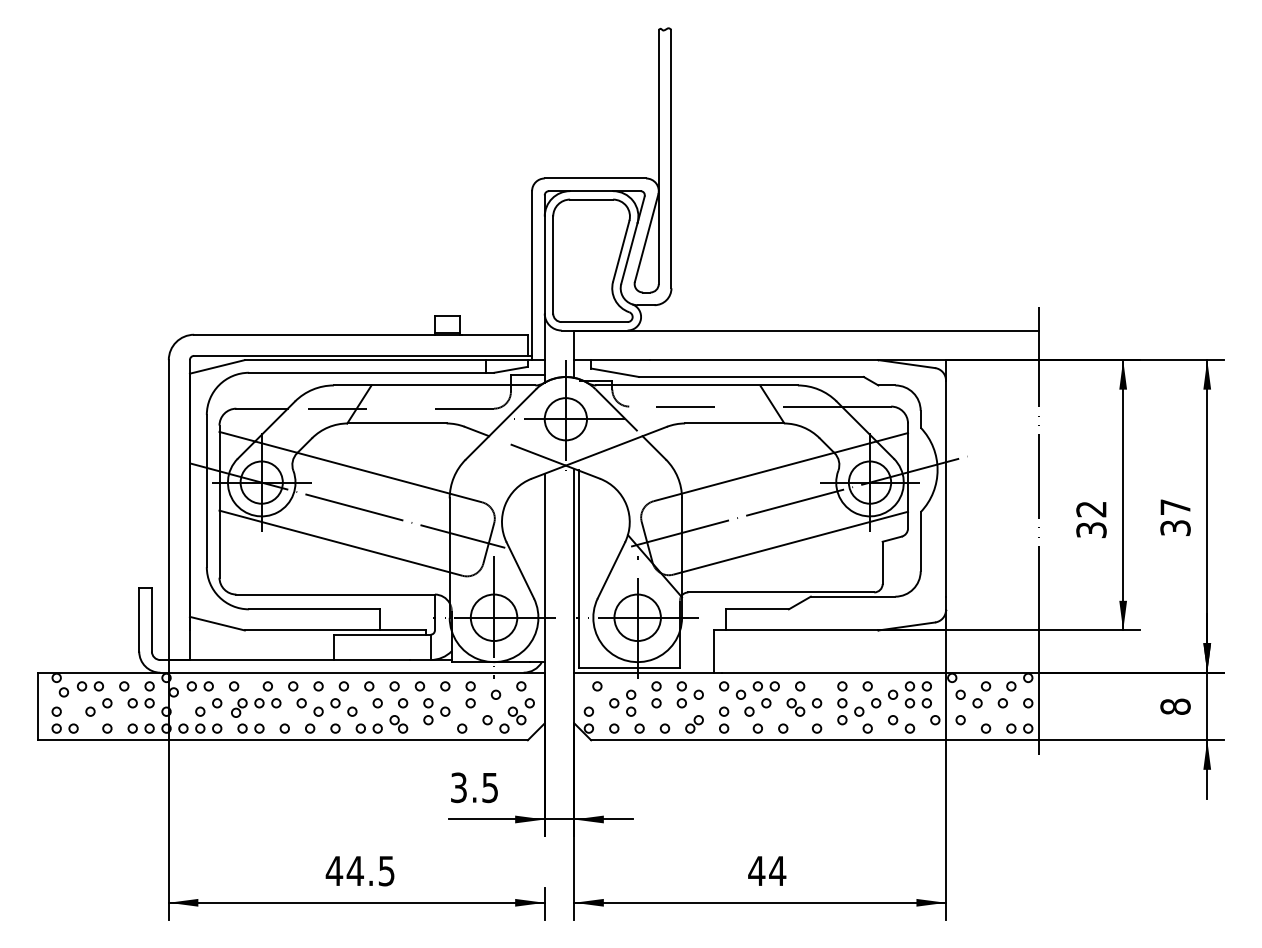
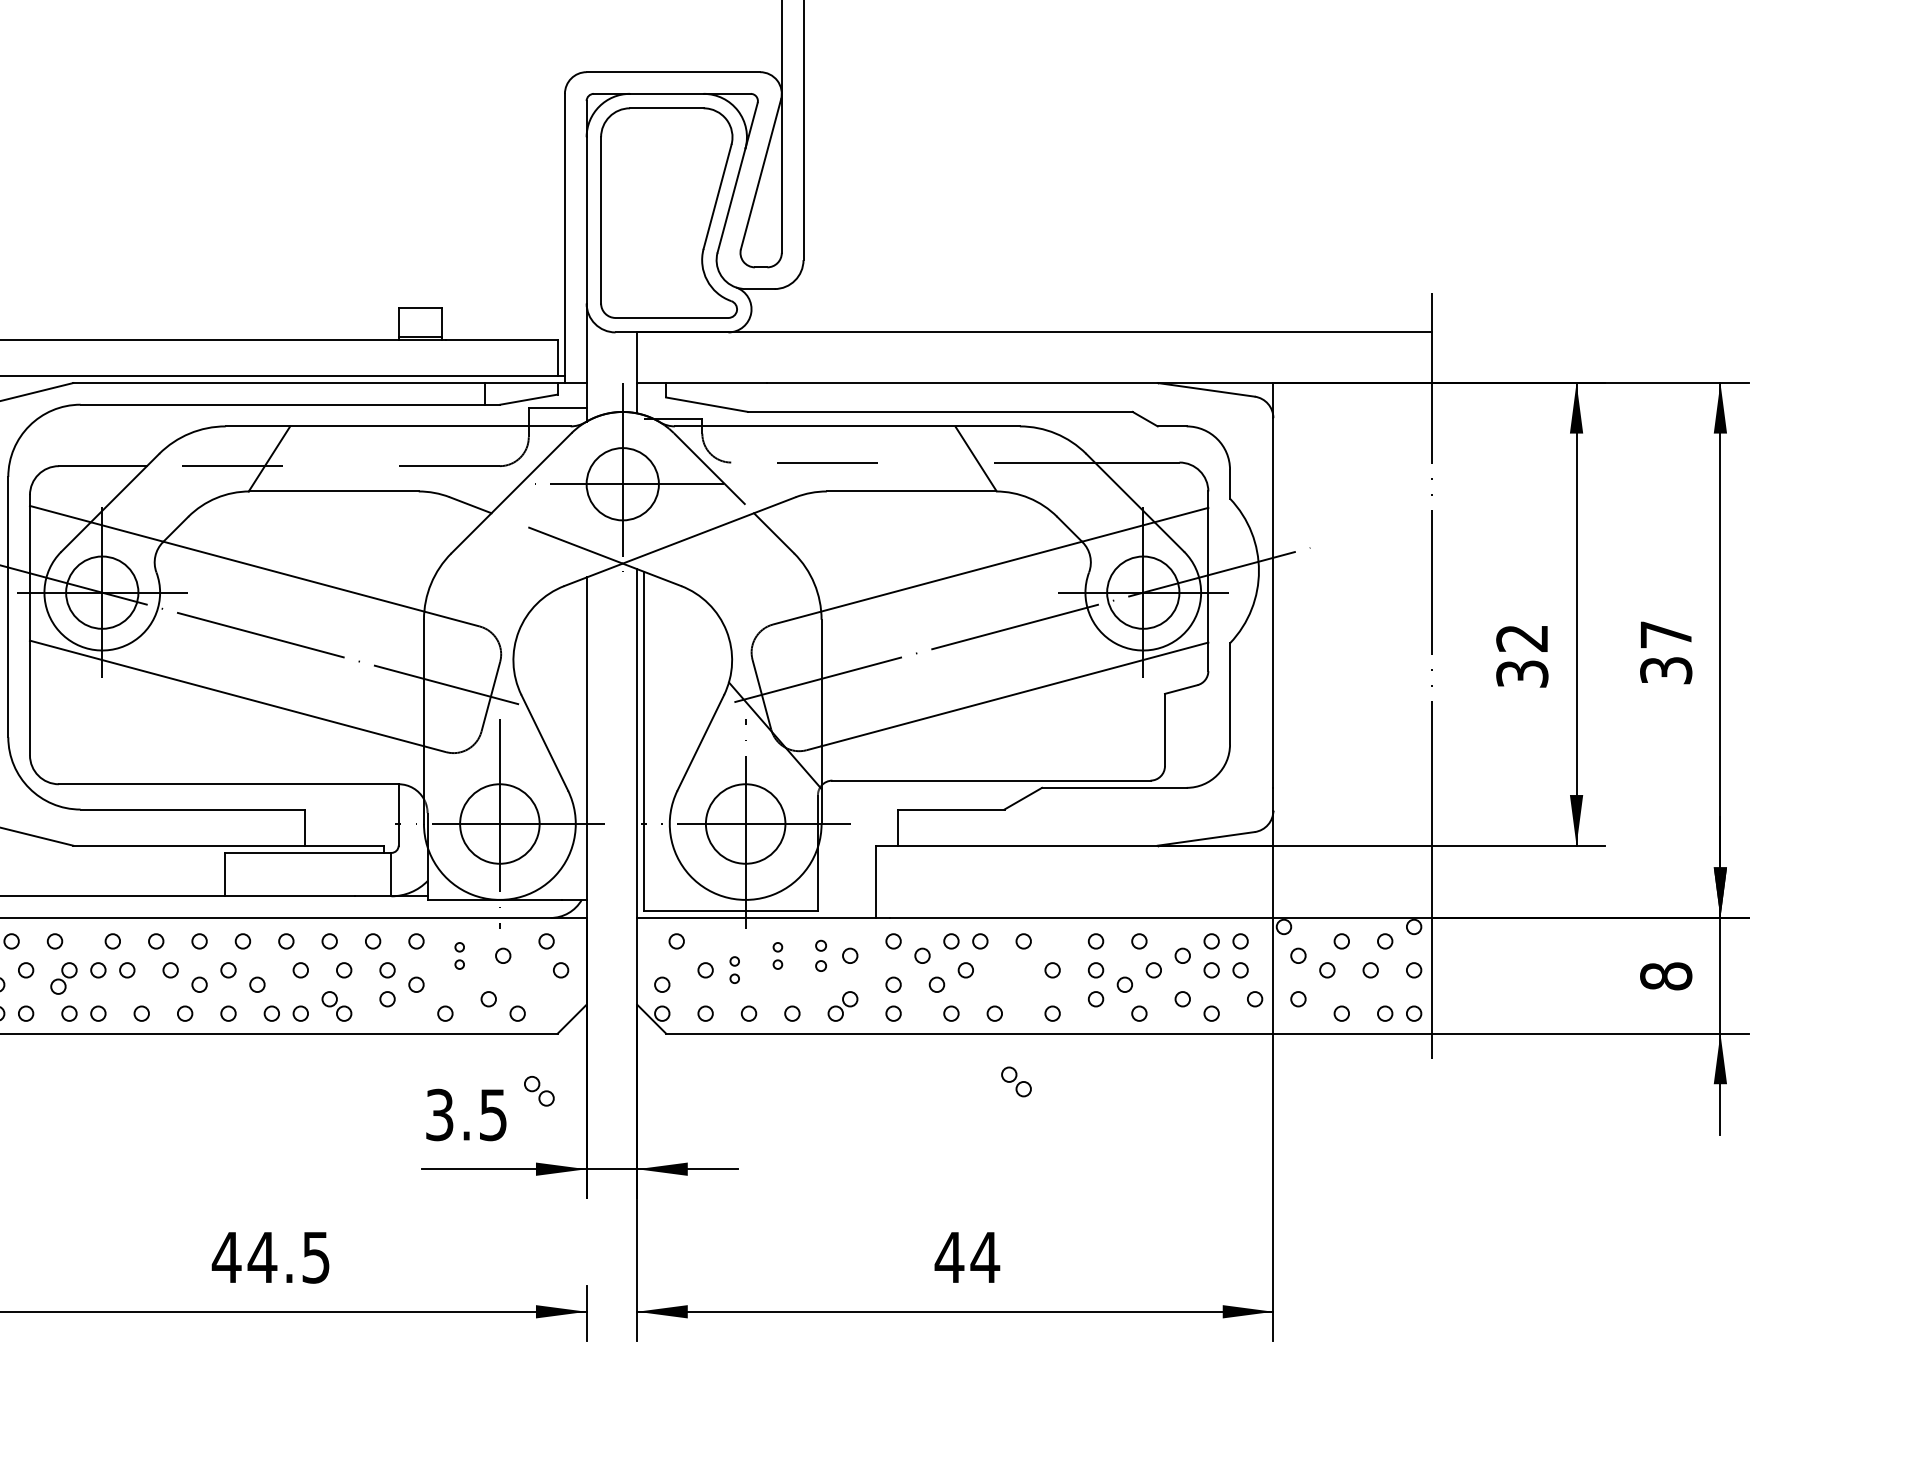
part: (470, 694) -> (459, 955), size x0.6
part: (656, 694) -> (777, 955), size x0.6
part: (681, 694) -> (820, 955), size x0.7
part: (631, 702) -> (735, 968), size x0.6
part: (795, 707) -> (1015, 1081), moved
part: (516, 715) -> (538, 1090), moved

